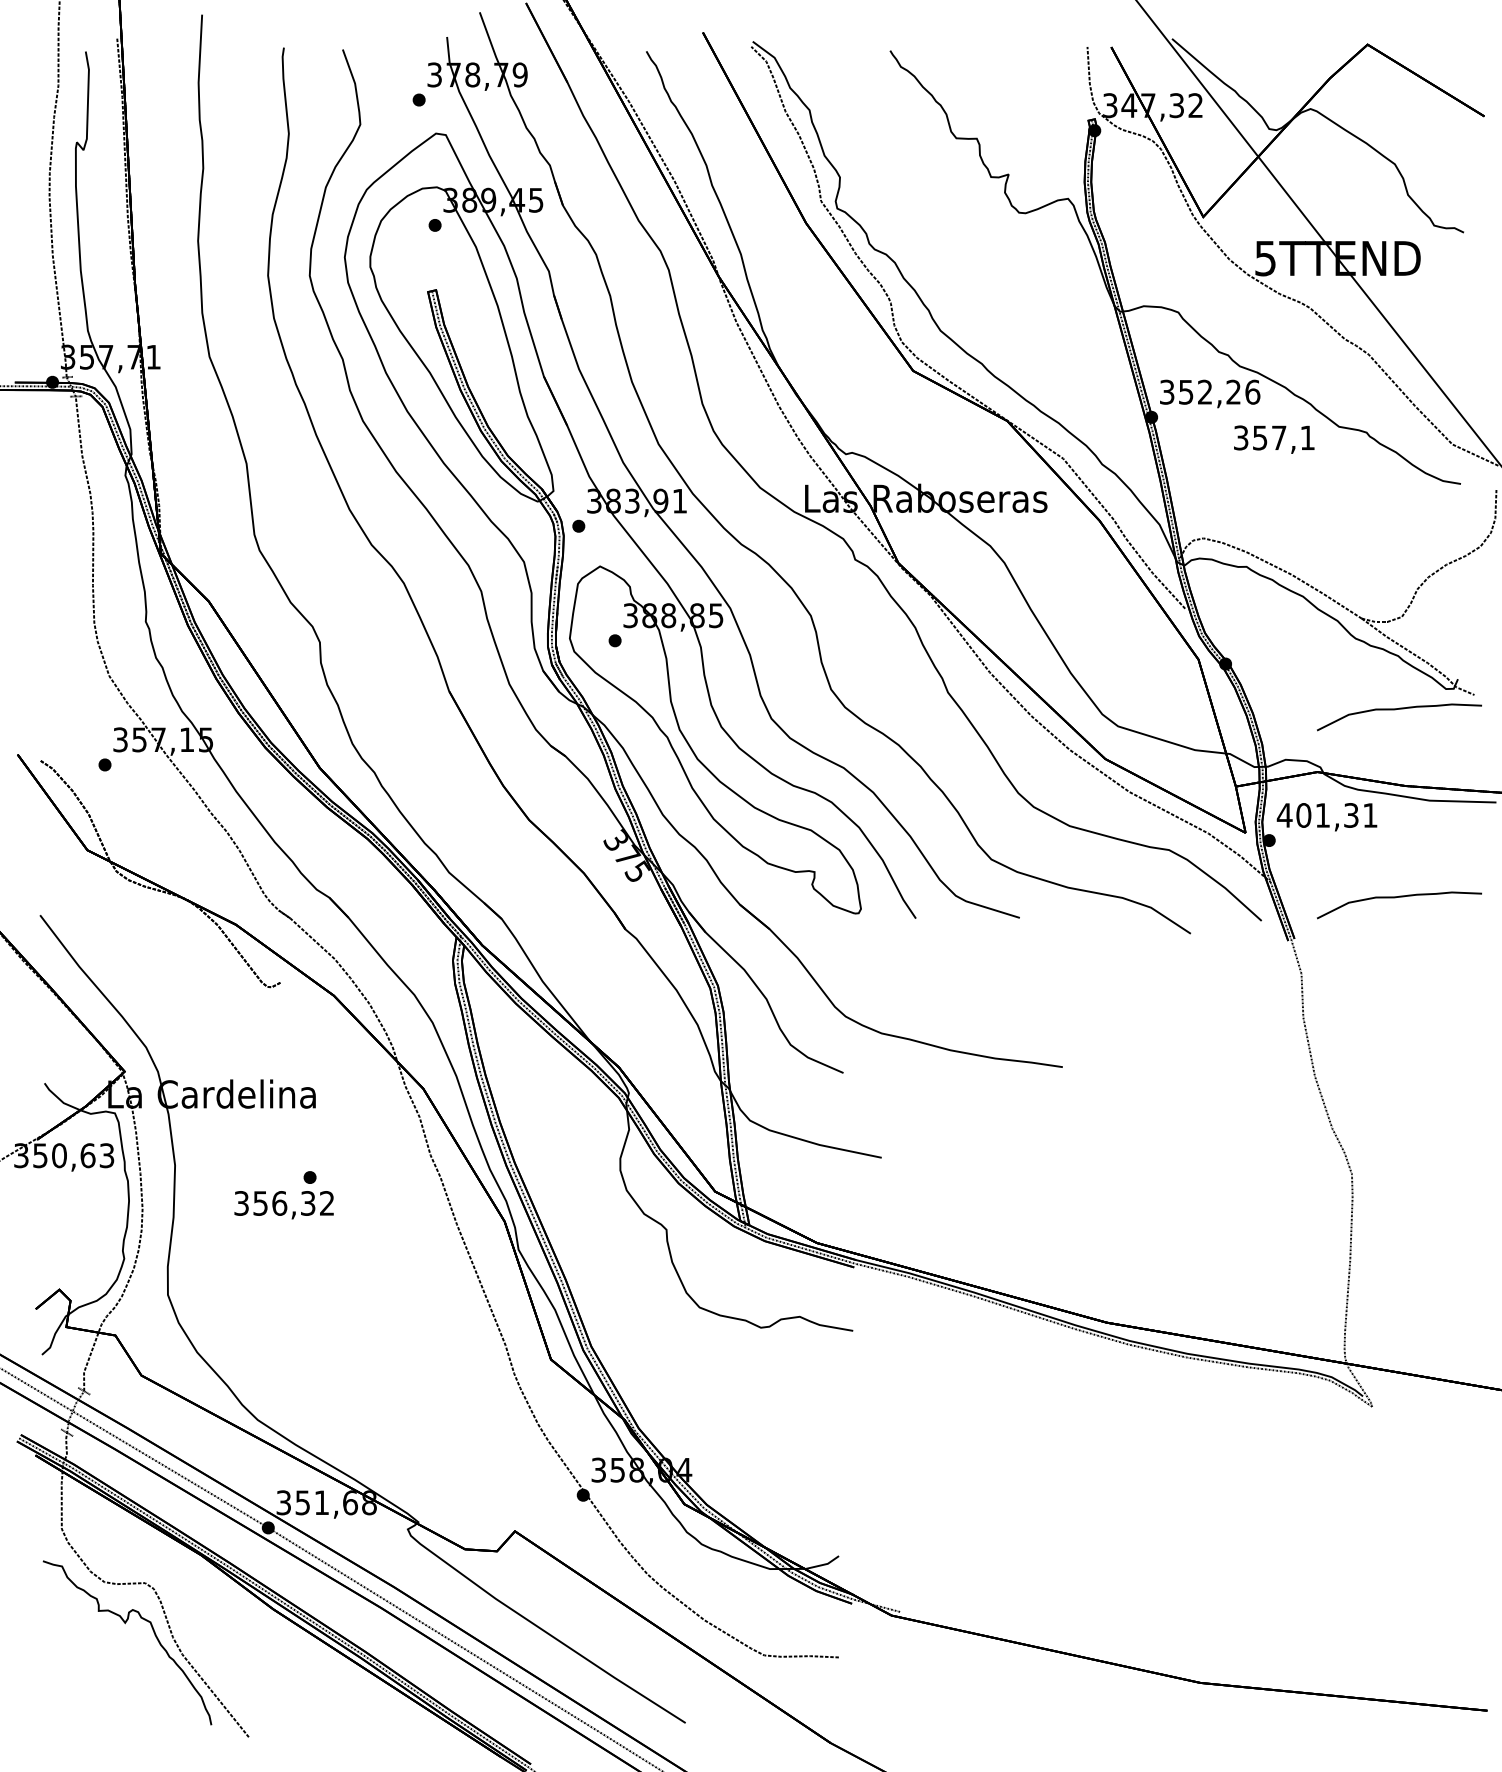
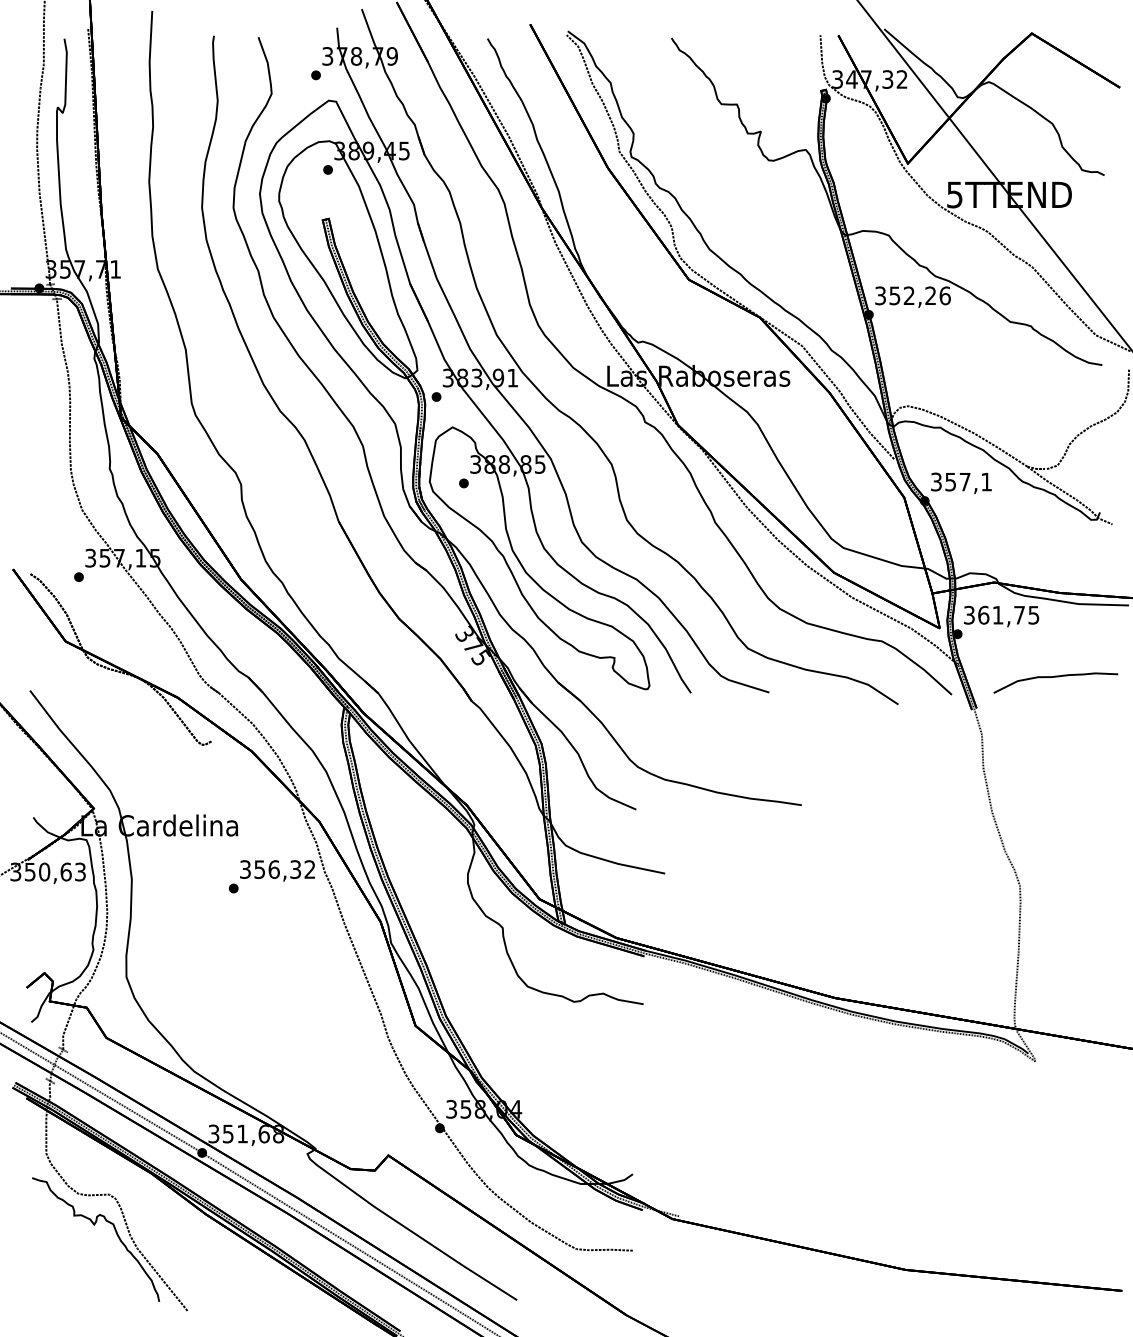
text: (1274, 439) -> (961, 483), moved
curve: (1399, 709) -> (1055, 535), removed
text: (1326, 815) -> (1000, 615), 401,31 -> 361,75
text: (283, 1205) -> (277, 871), moved

